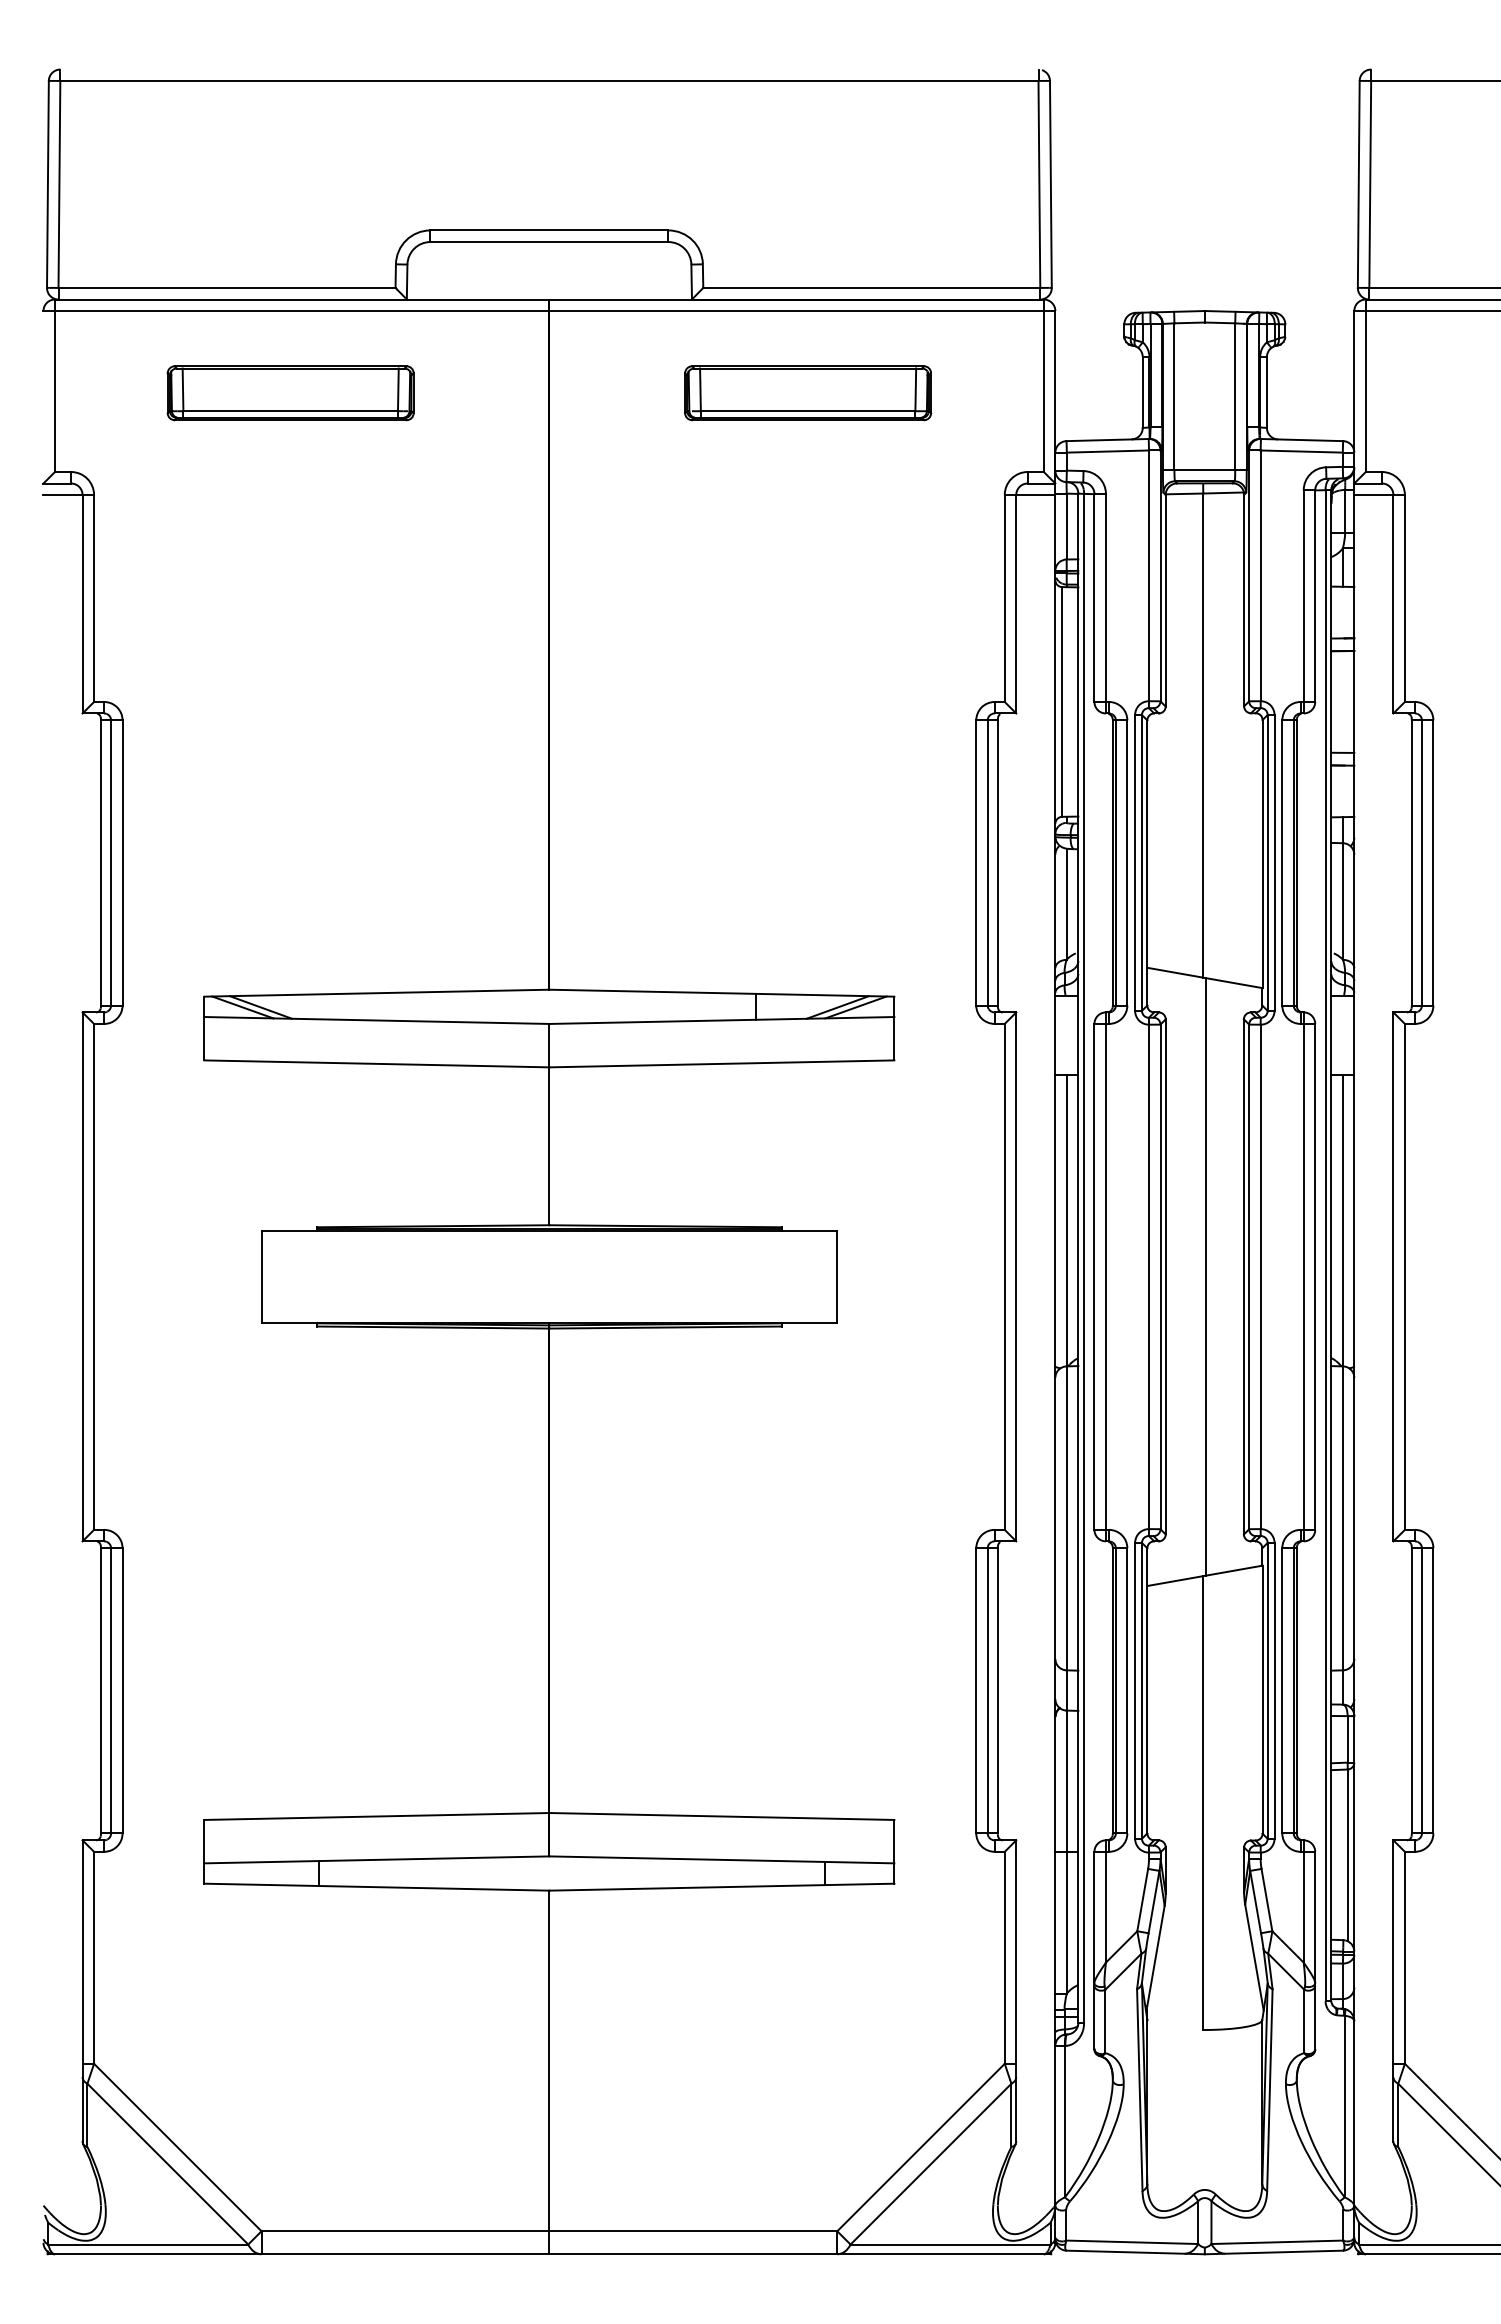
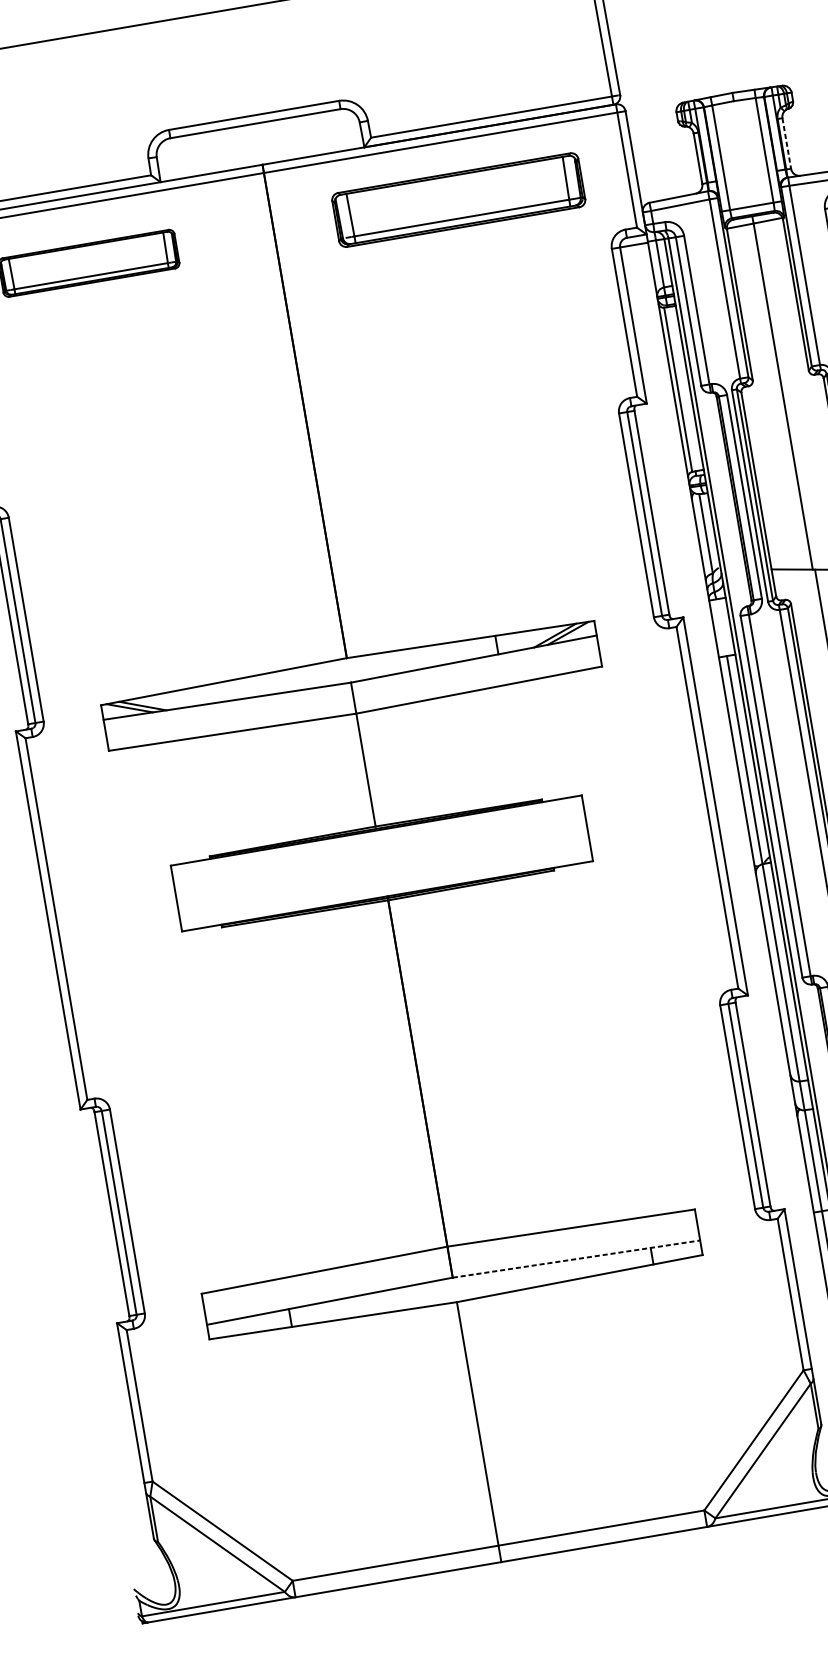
line: (1266, 392) -> (786, 143), solid -> dashed
part: (808, 393) -> (459, 200), size x1.4
line: (721, 1859) -> (576, 1258), solid -> dashed

